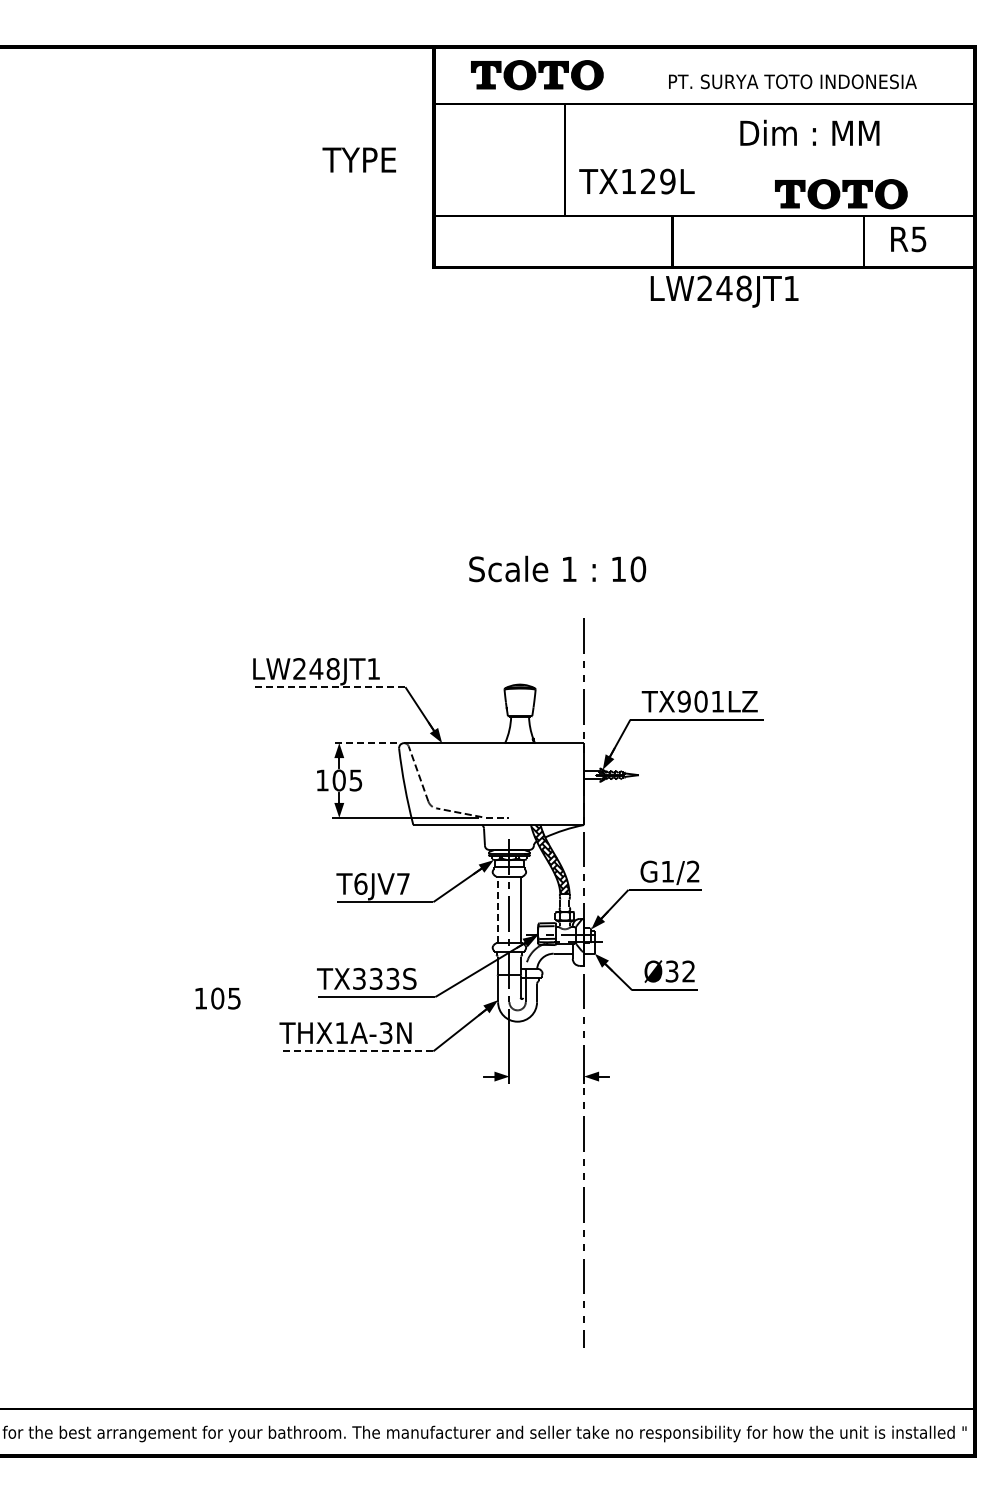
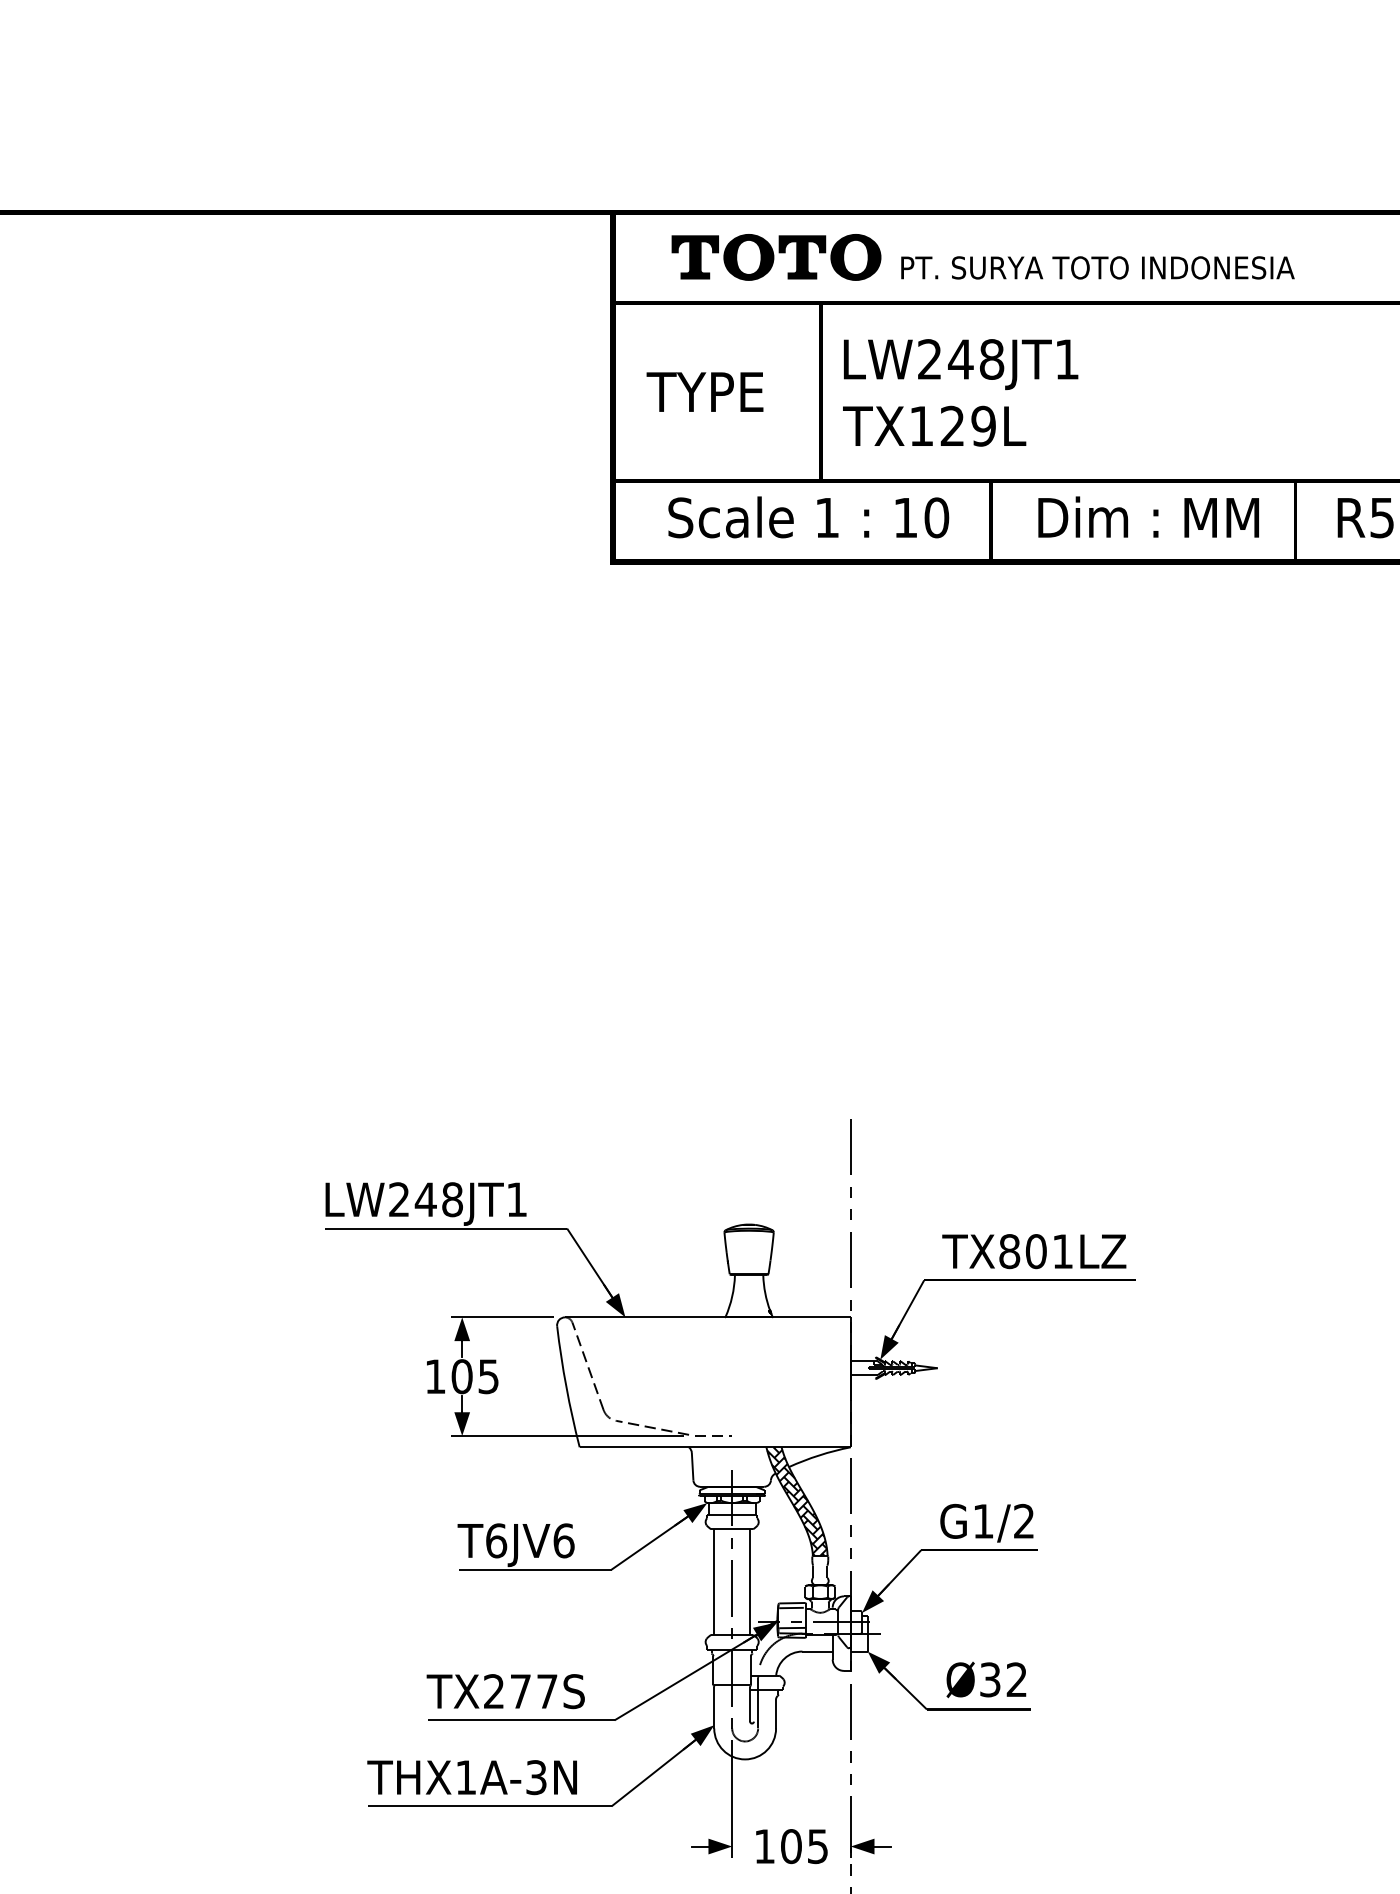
text: (792, 81) -> (1097, 267), moved
text: (809, 132) -> (1148, 516), moved
text: (359, 159) -> (705, 391), moved
part: (841, 194) -> (1259, 446), removed
text: (724, 291) -> (960, 364), moved
text: (557, 568) -> (808, 516), moved
line: (328, 687) -> (445, 1229), dashed -> solid
text: (683, 701) -> (1008, 1251), TX901LZ -> TX801LZ
line: (364, 743) -> (502, 1317), dashed -> solid
text: (403, 883) -> (564, 1540), T6JV7 -> T6JV6
line: (498, 909) -> (714, 1581), dashed -> solid
text: (376, 978) -> (521, 1690), TX333S -> TX277S
text: (217, 998) -> (791, 1846), moved
line: (356, 1051) -> (489, 1806), dashed -> solid

